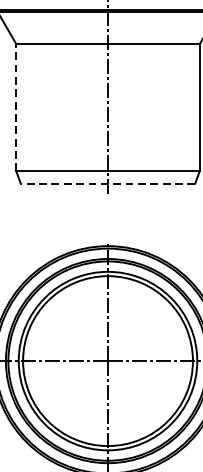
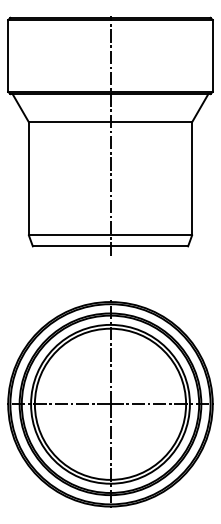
line: (15, 107) -> (28, 178), dashed -> solid
line: (108, 183) -> (110, 246), dashed -> solid

